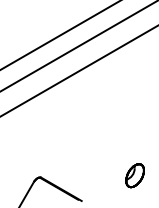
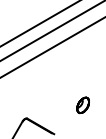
part: (134, 175) -> (82, 105), moved

